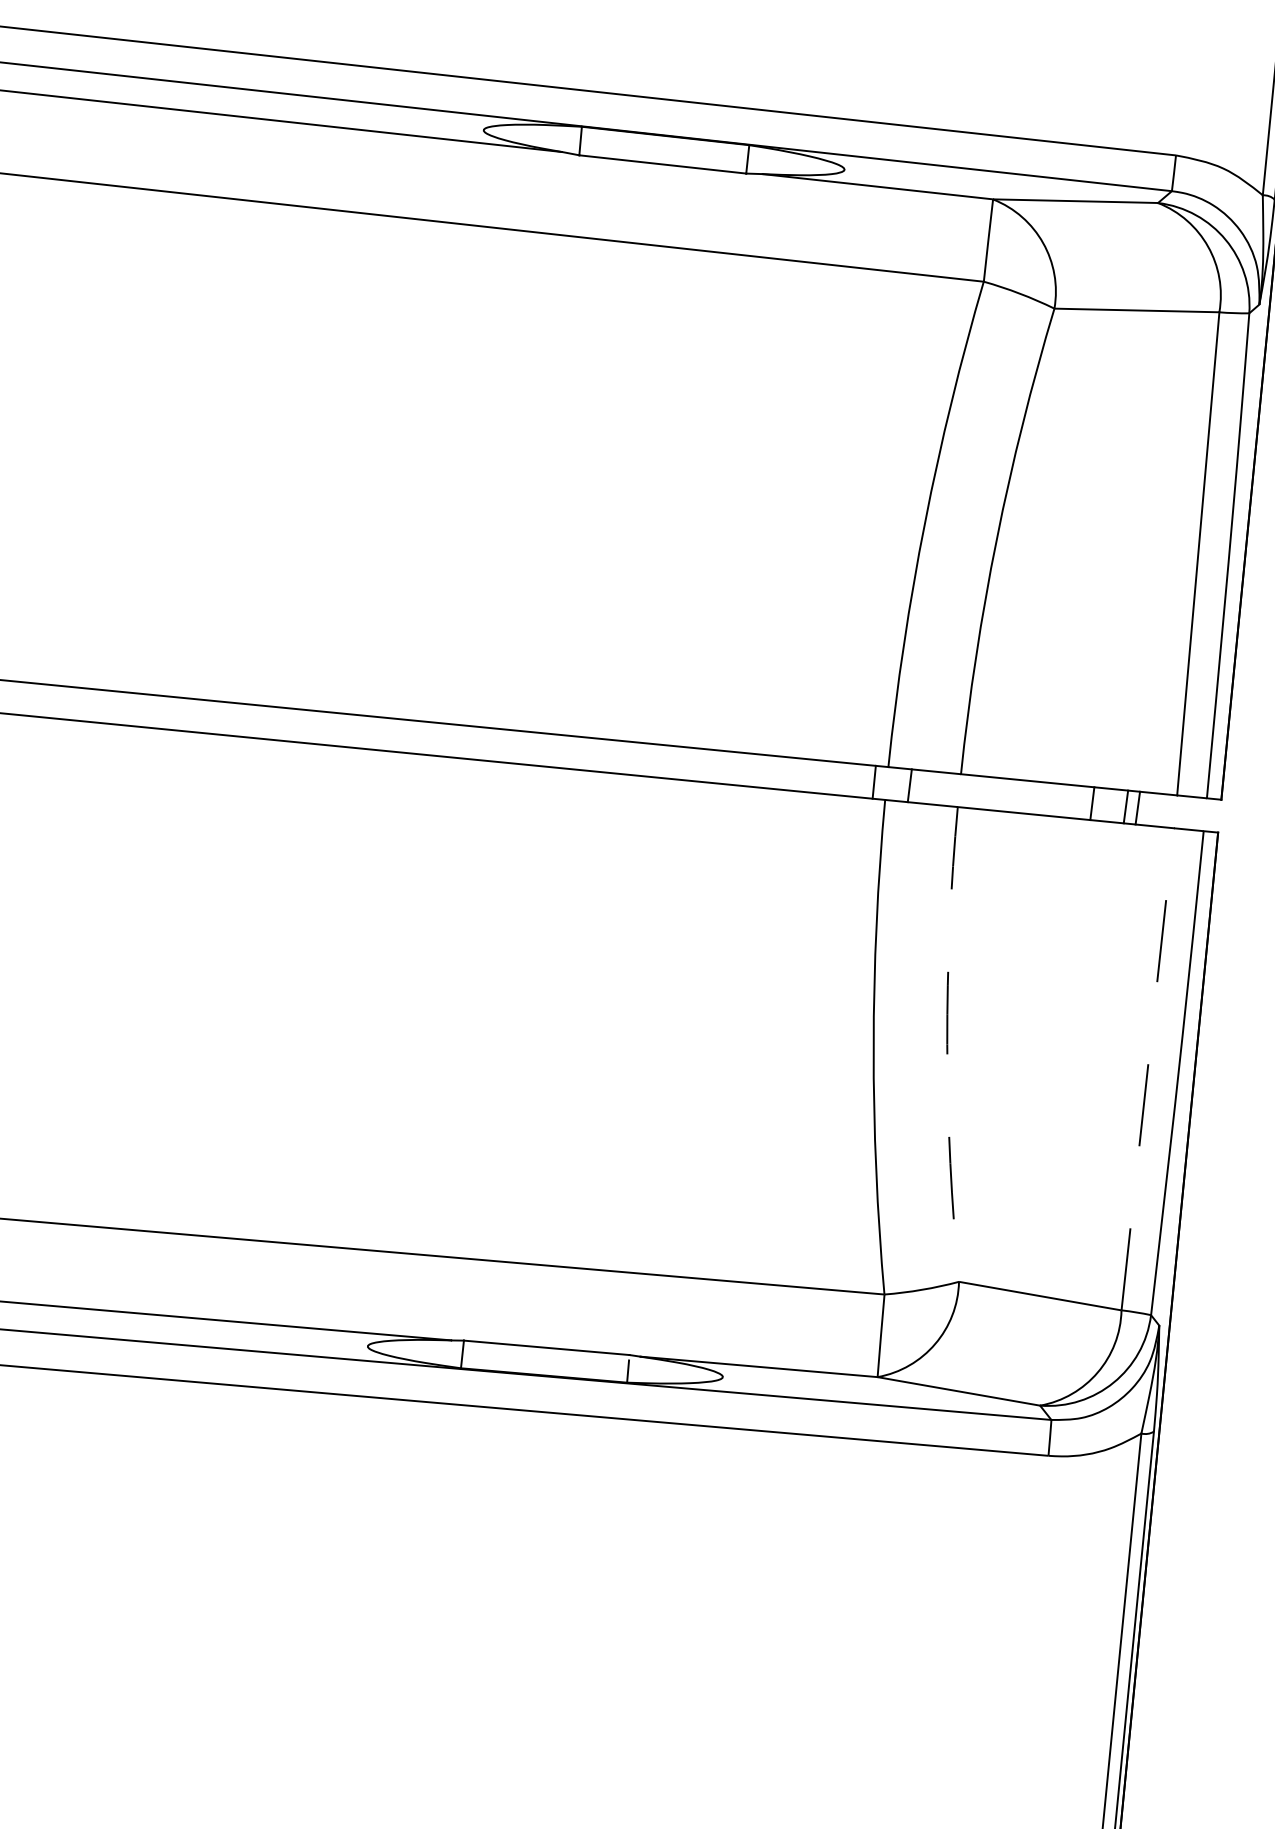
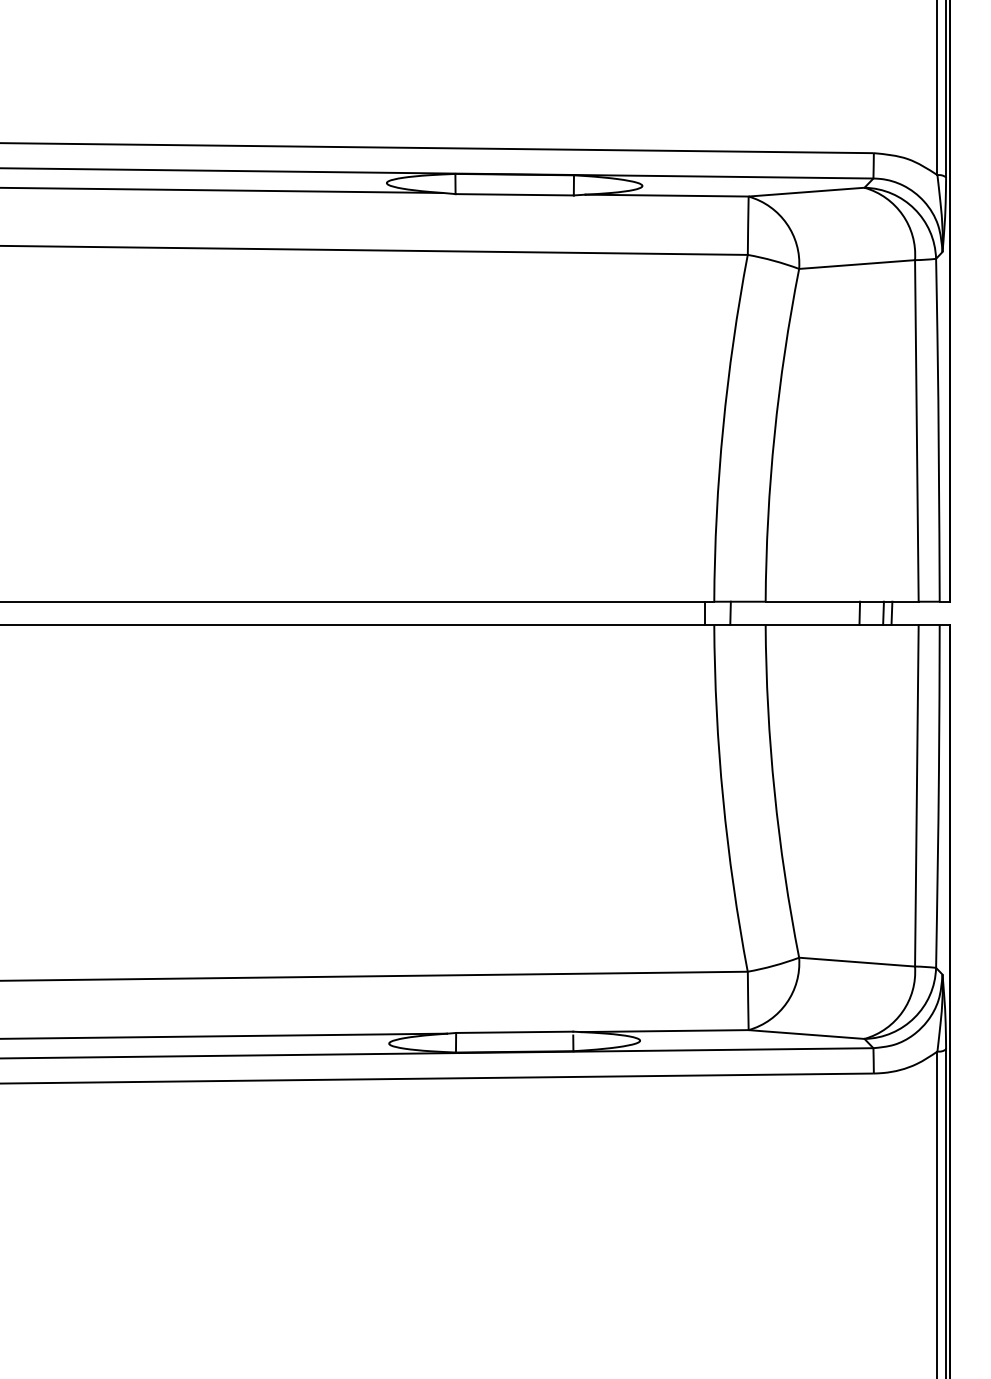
arc: (947, 1044) -> (774, 792), dashed -> solid
line: (1147, 1068) -> (916, 795), dashed -> solid

